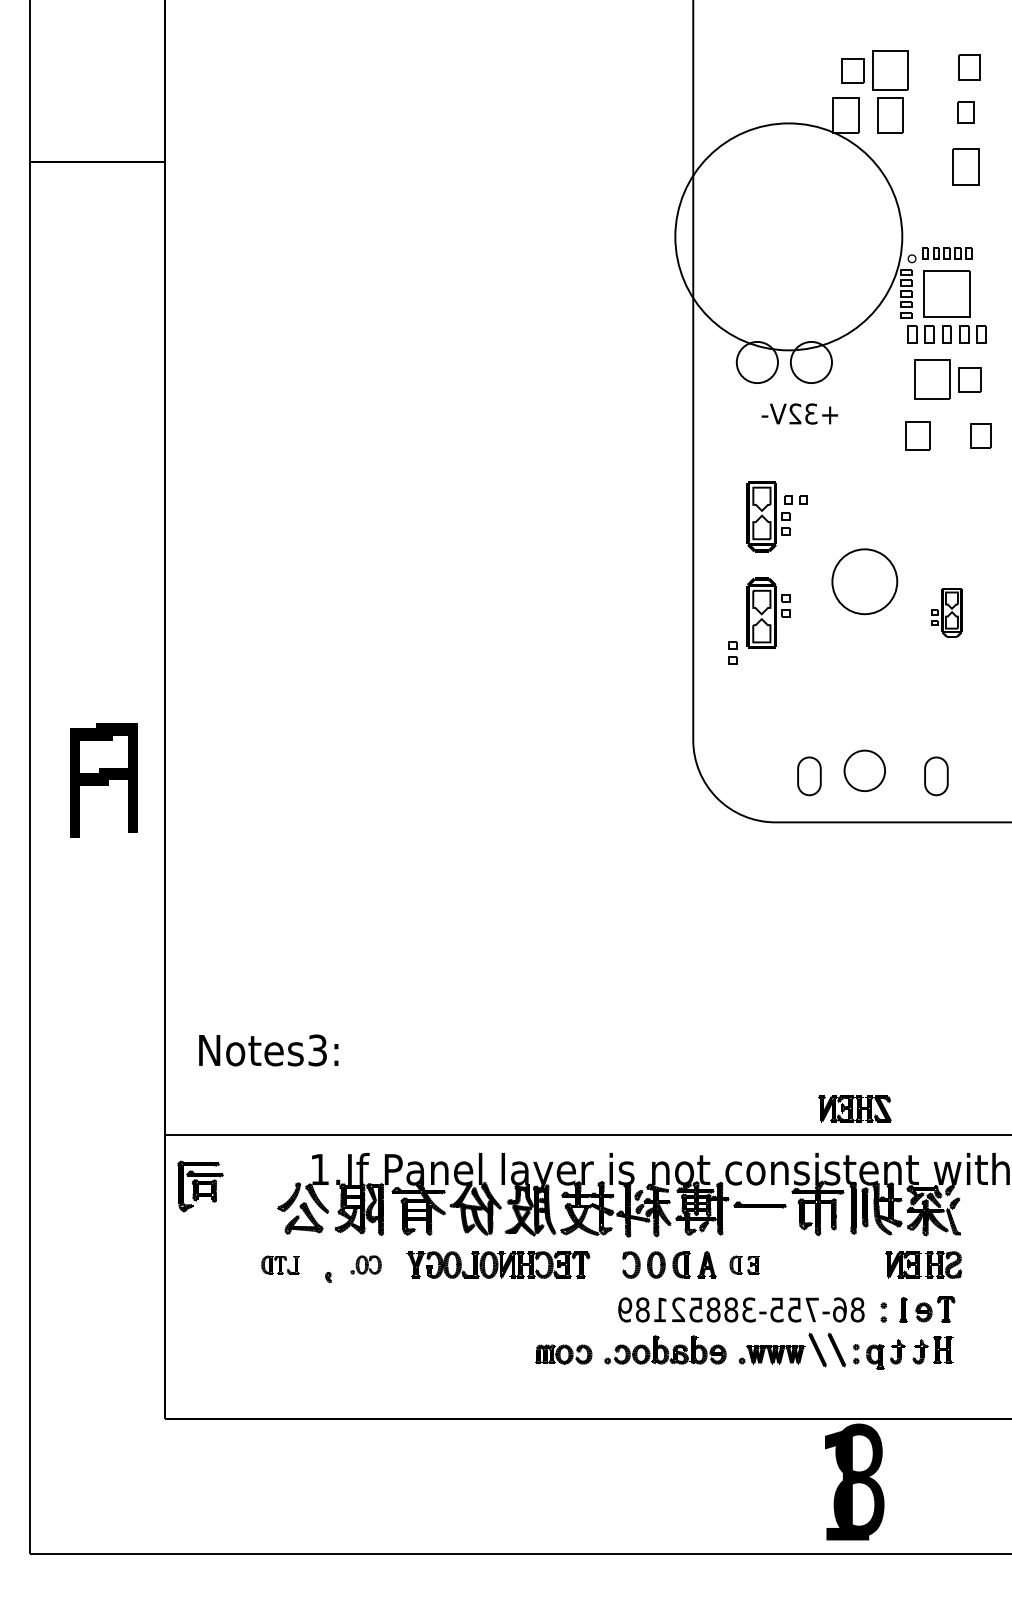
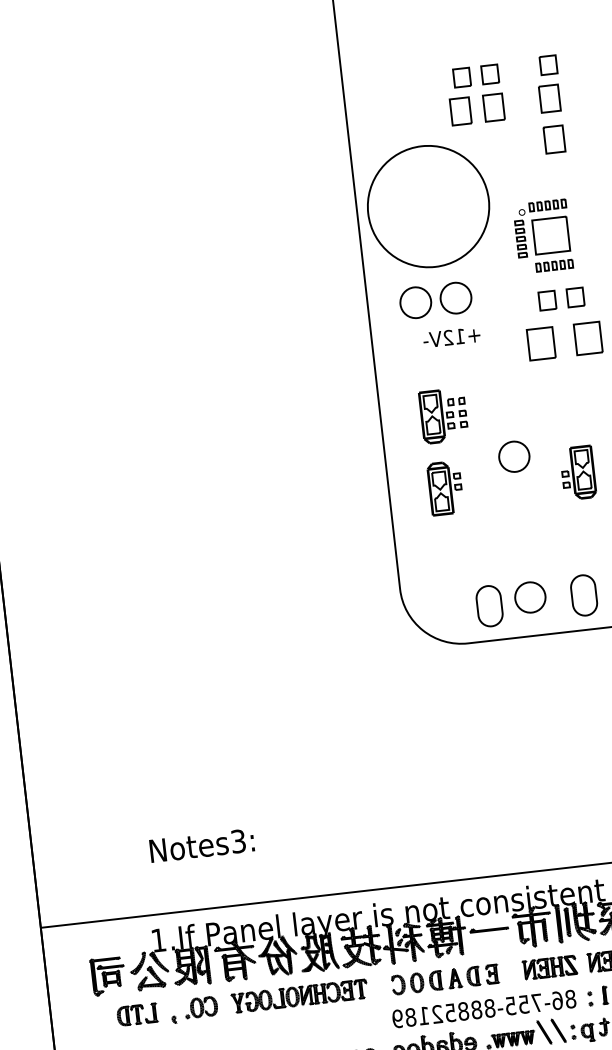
part: (890, 70) -> (490, 74), size x0.62
part: (965, 112) -> (549, 99), size x1.67
circle: (788, 236) -> (428, 206), size x0.71
part: (947, 334) -> (554, 265), size x0.62
part: (932, 379) -> (547, 300), size x0.62
text: (811, 413) -> (460, 336), +32V- -> +12V-
part: (917, 435) -> (541, 343), size x1.43
part: (980, 435) -> (588, 338), size x1.67
circle: (864, 581) -> (514, 456), size x0.62
part: (946, 612) -> (577, 472), size x1.43
part: (732, 652) -> (463, 418), moved
part: (809, 776) -> (489, 606), size x1.43
part: (936, 776) -> (584, 595), size x1.43
text: (268, 1050) -> (201, 845), moved
part: (854, 1108) -> (549, 967), moved
part: (200, 1186) -> (108, 976), moved
part: (280, 1264) -> (137, 1014), size x1.43
part: (365, 1264) -> (200, 1007), size x1.43
part: (744, 1264) -> (482, 974), size x1.43
text: (748, 1309) -> (489, 1008), 86-755-38852189 -> 86-755-88852189

